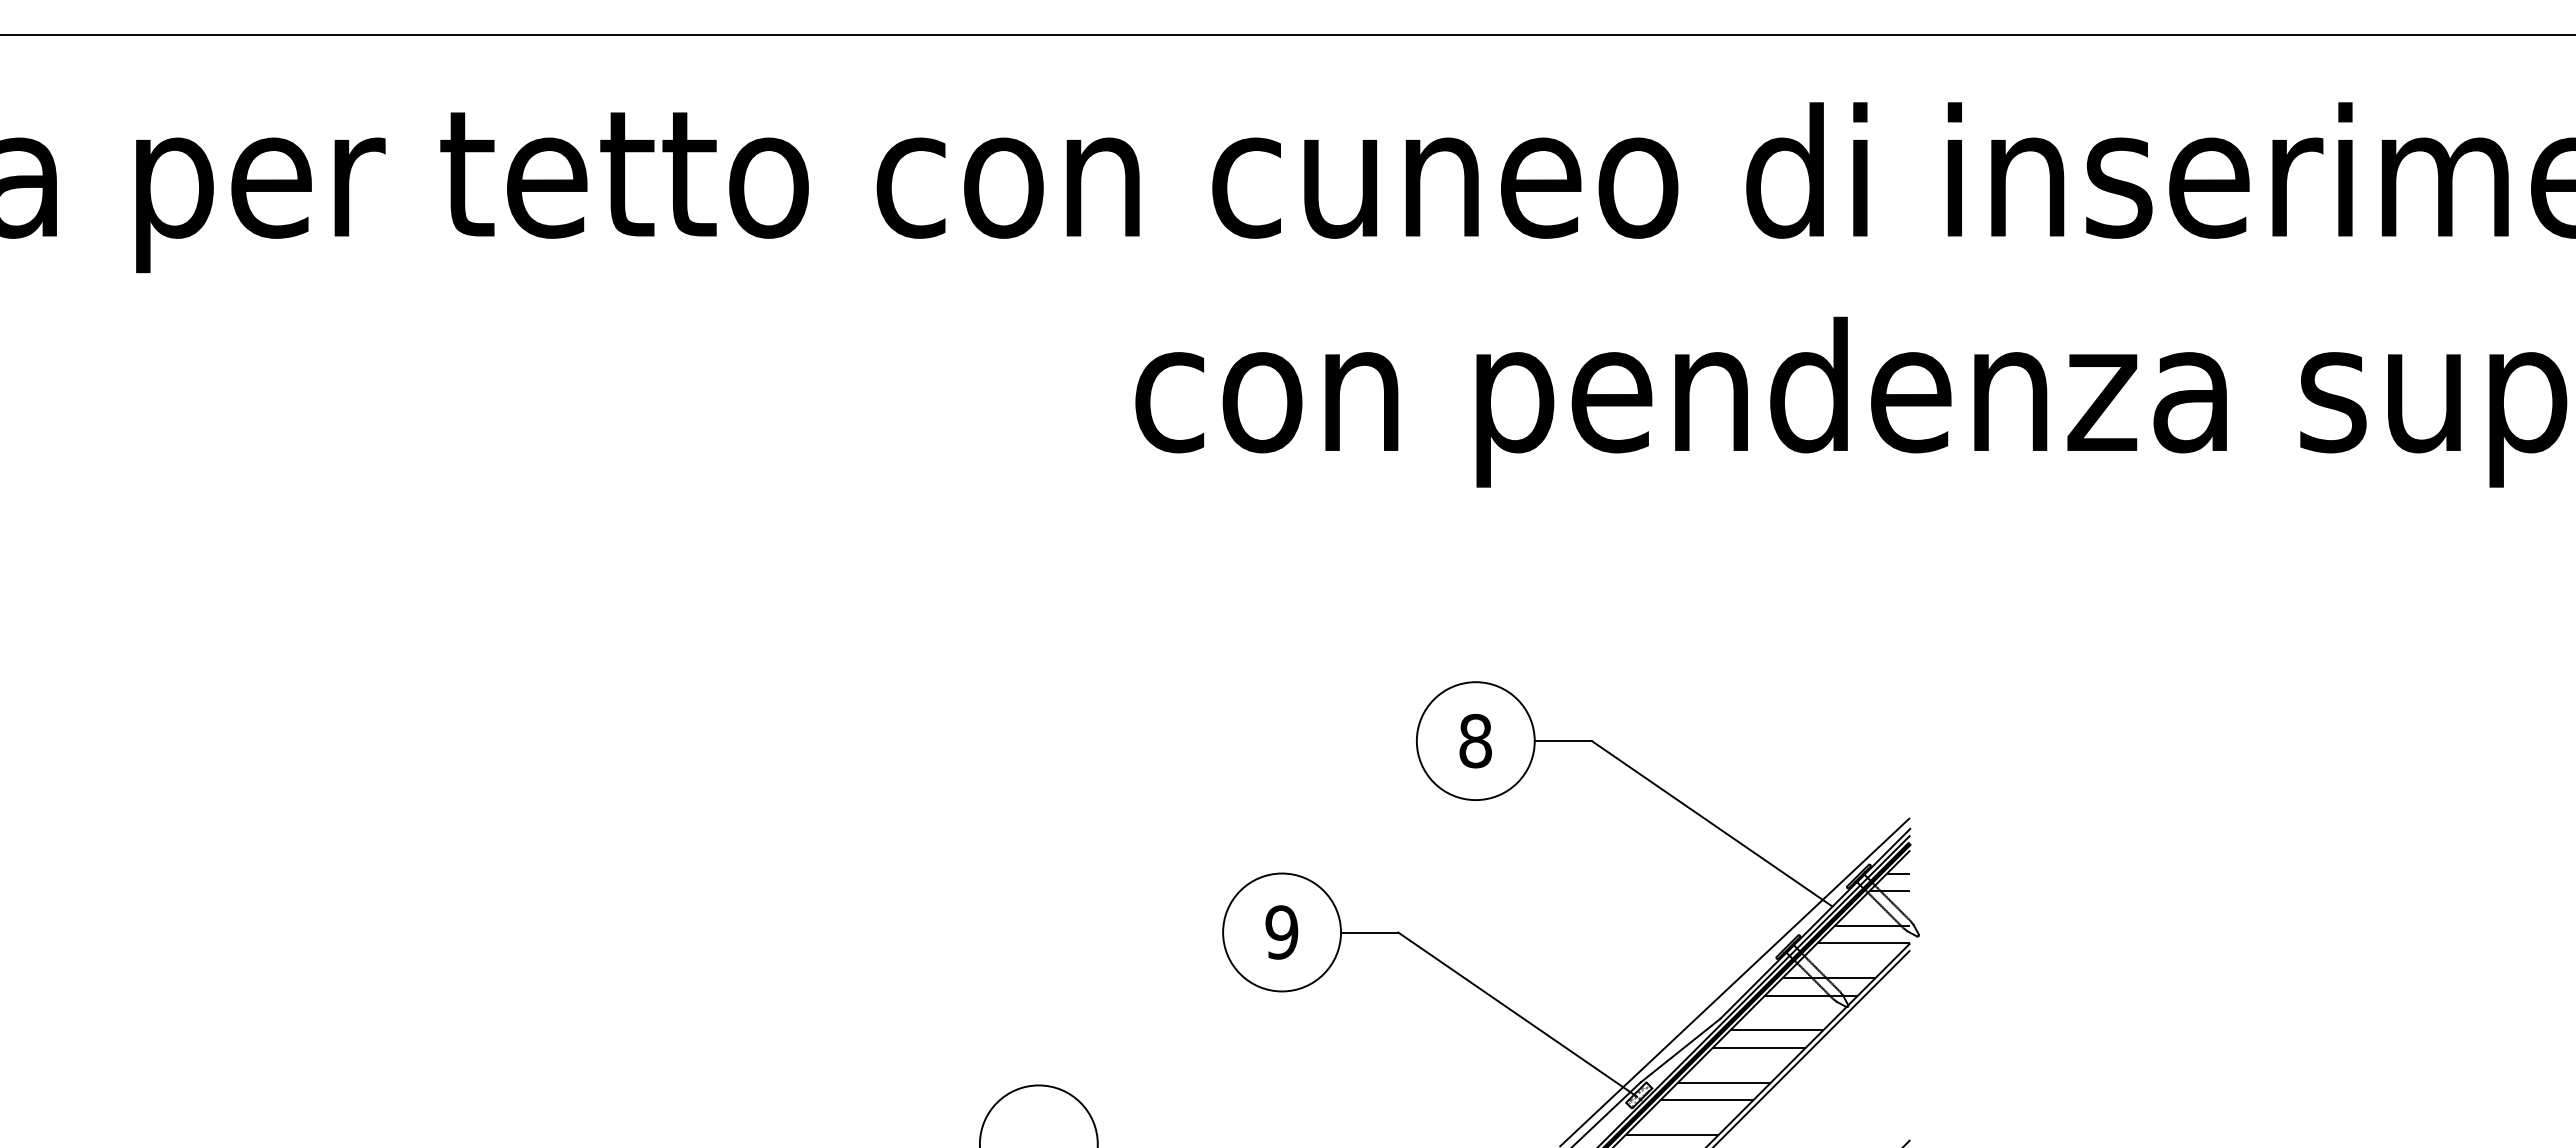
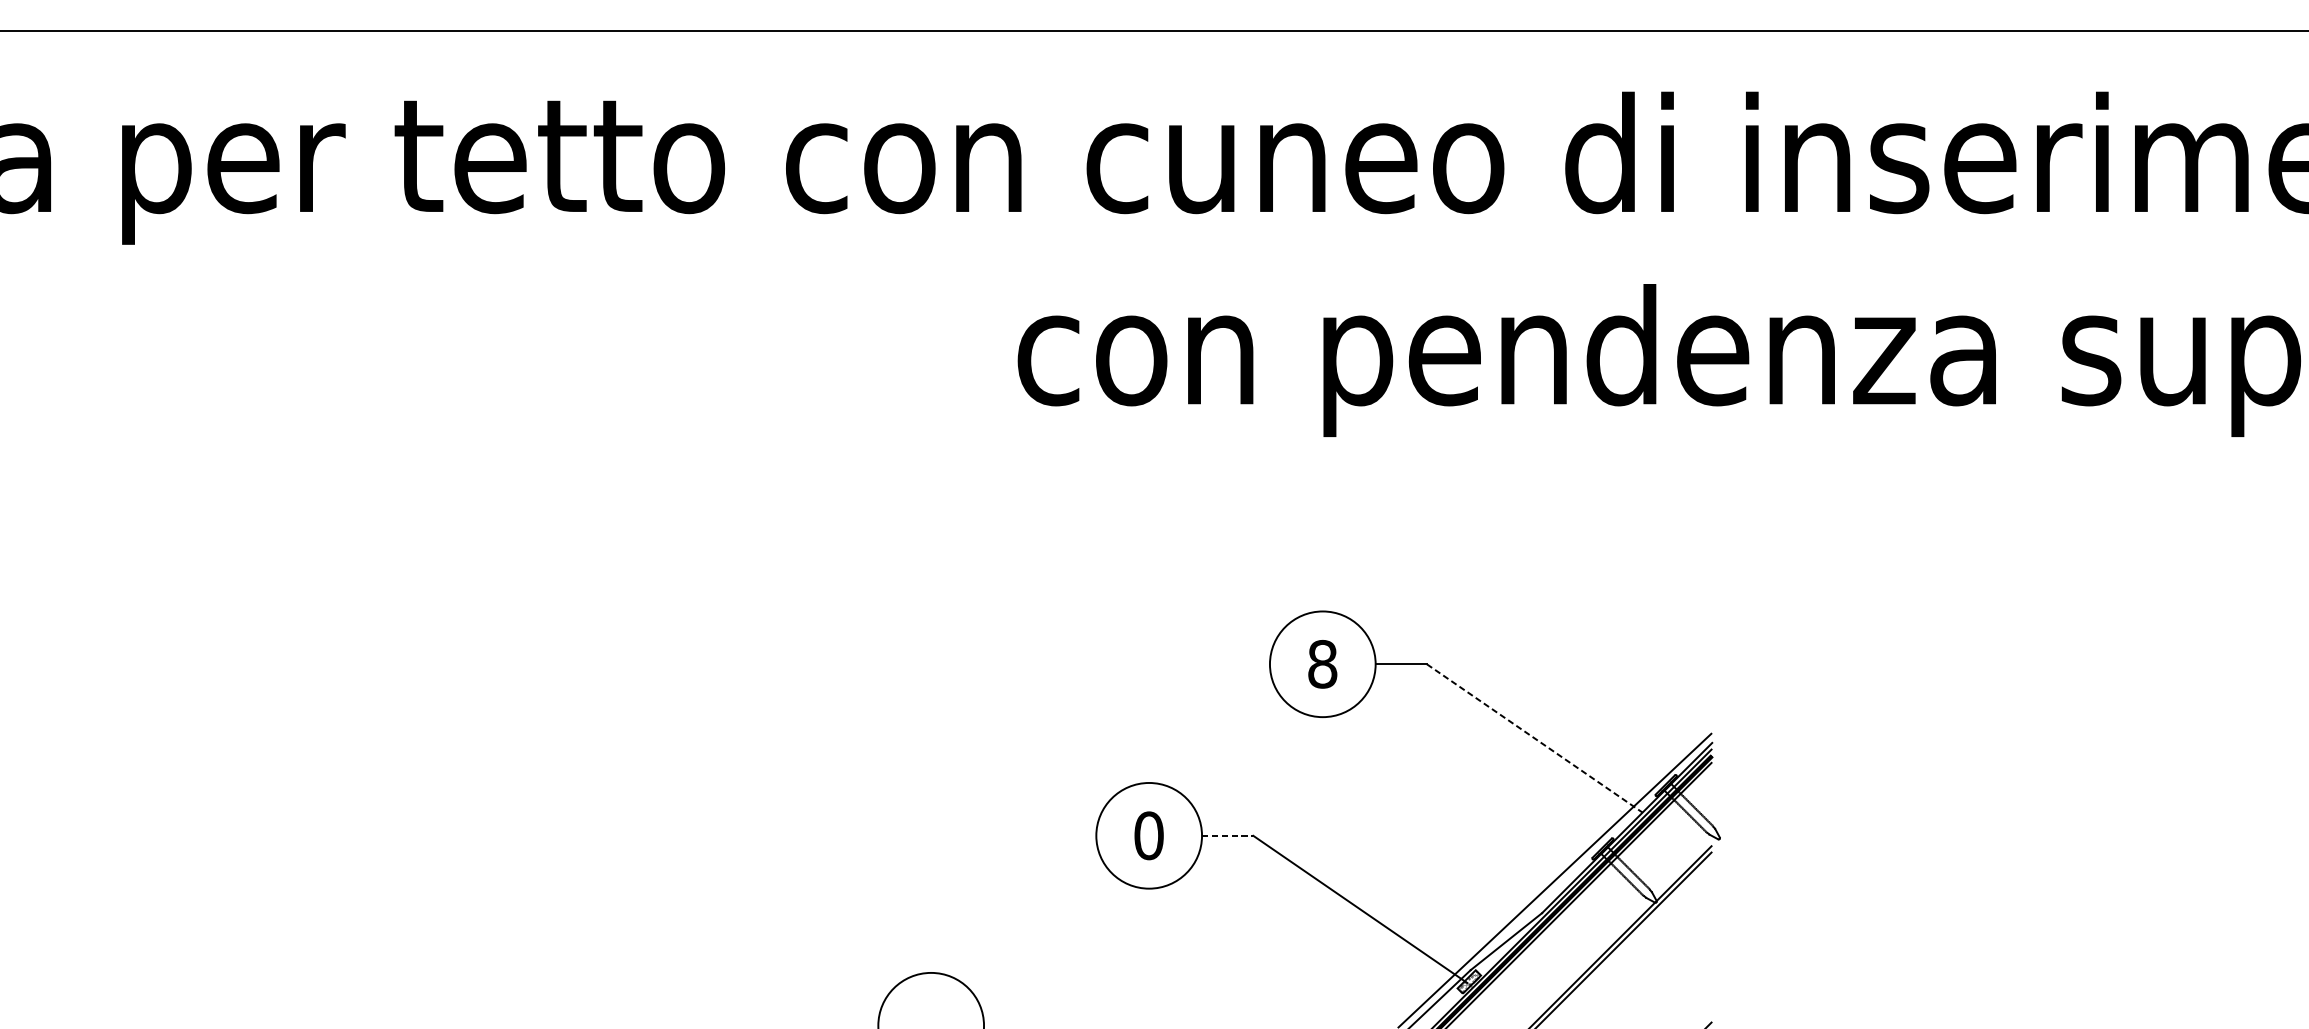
line: (1712, 823) -> (1534, 738), solid -> dashed
text: (1281, 932) -> (1148, 835), 9 -> 0
line: (1369, 932) -> (1227, 835), solid -> dashed
hatch: (1767, 1003) -> (1584, 899), removed

